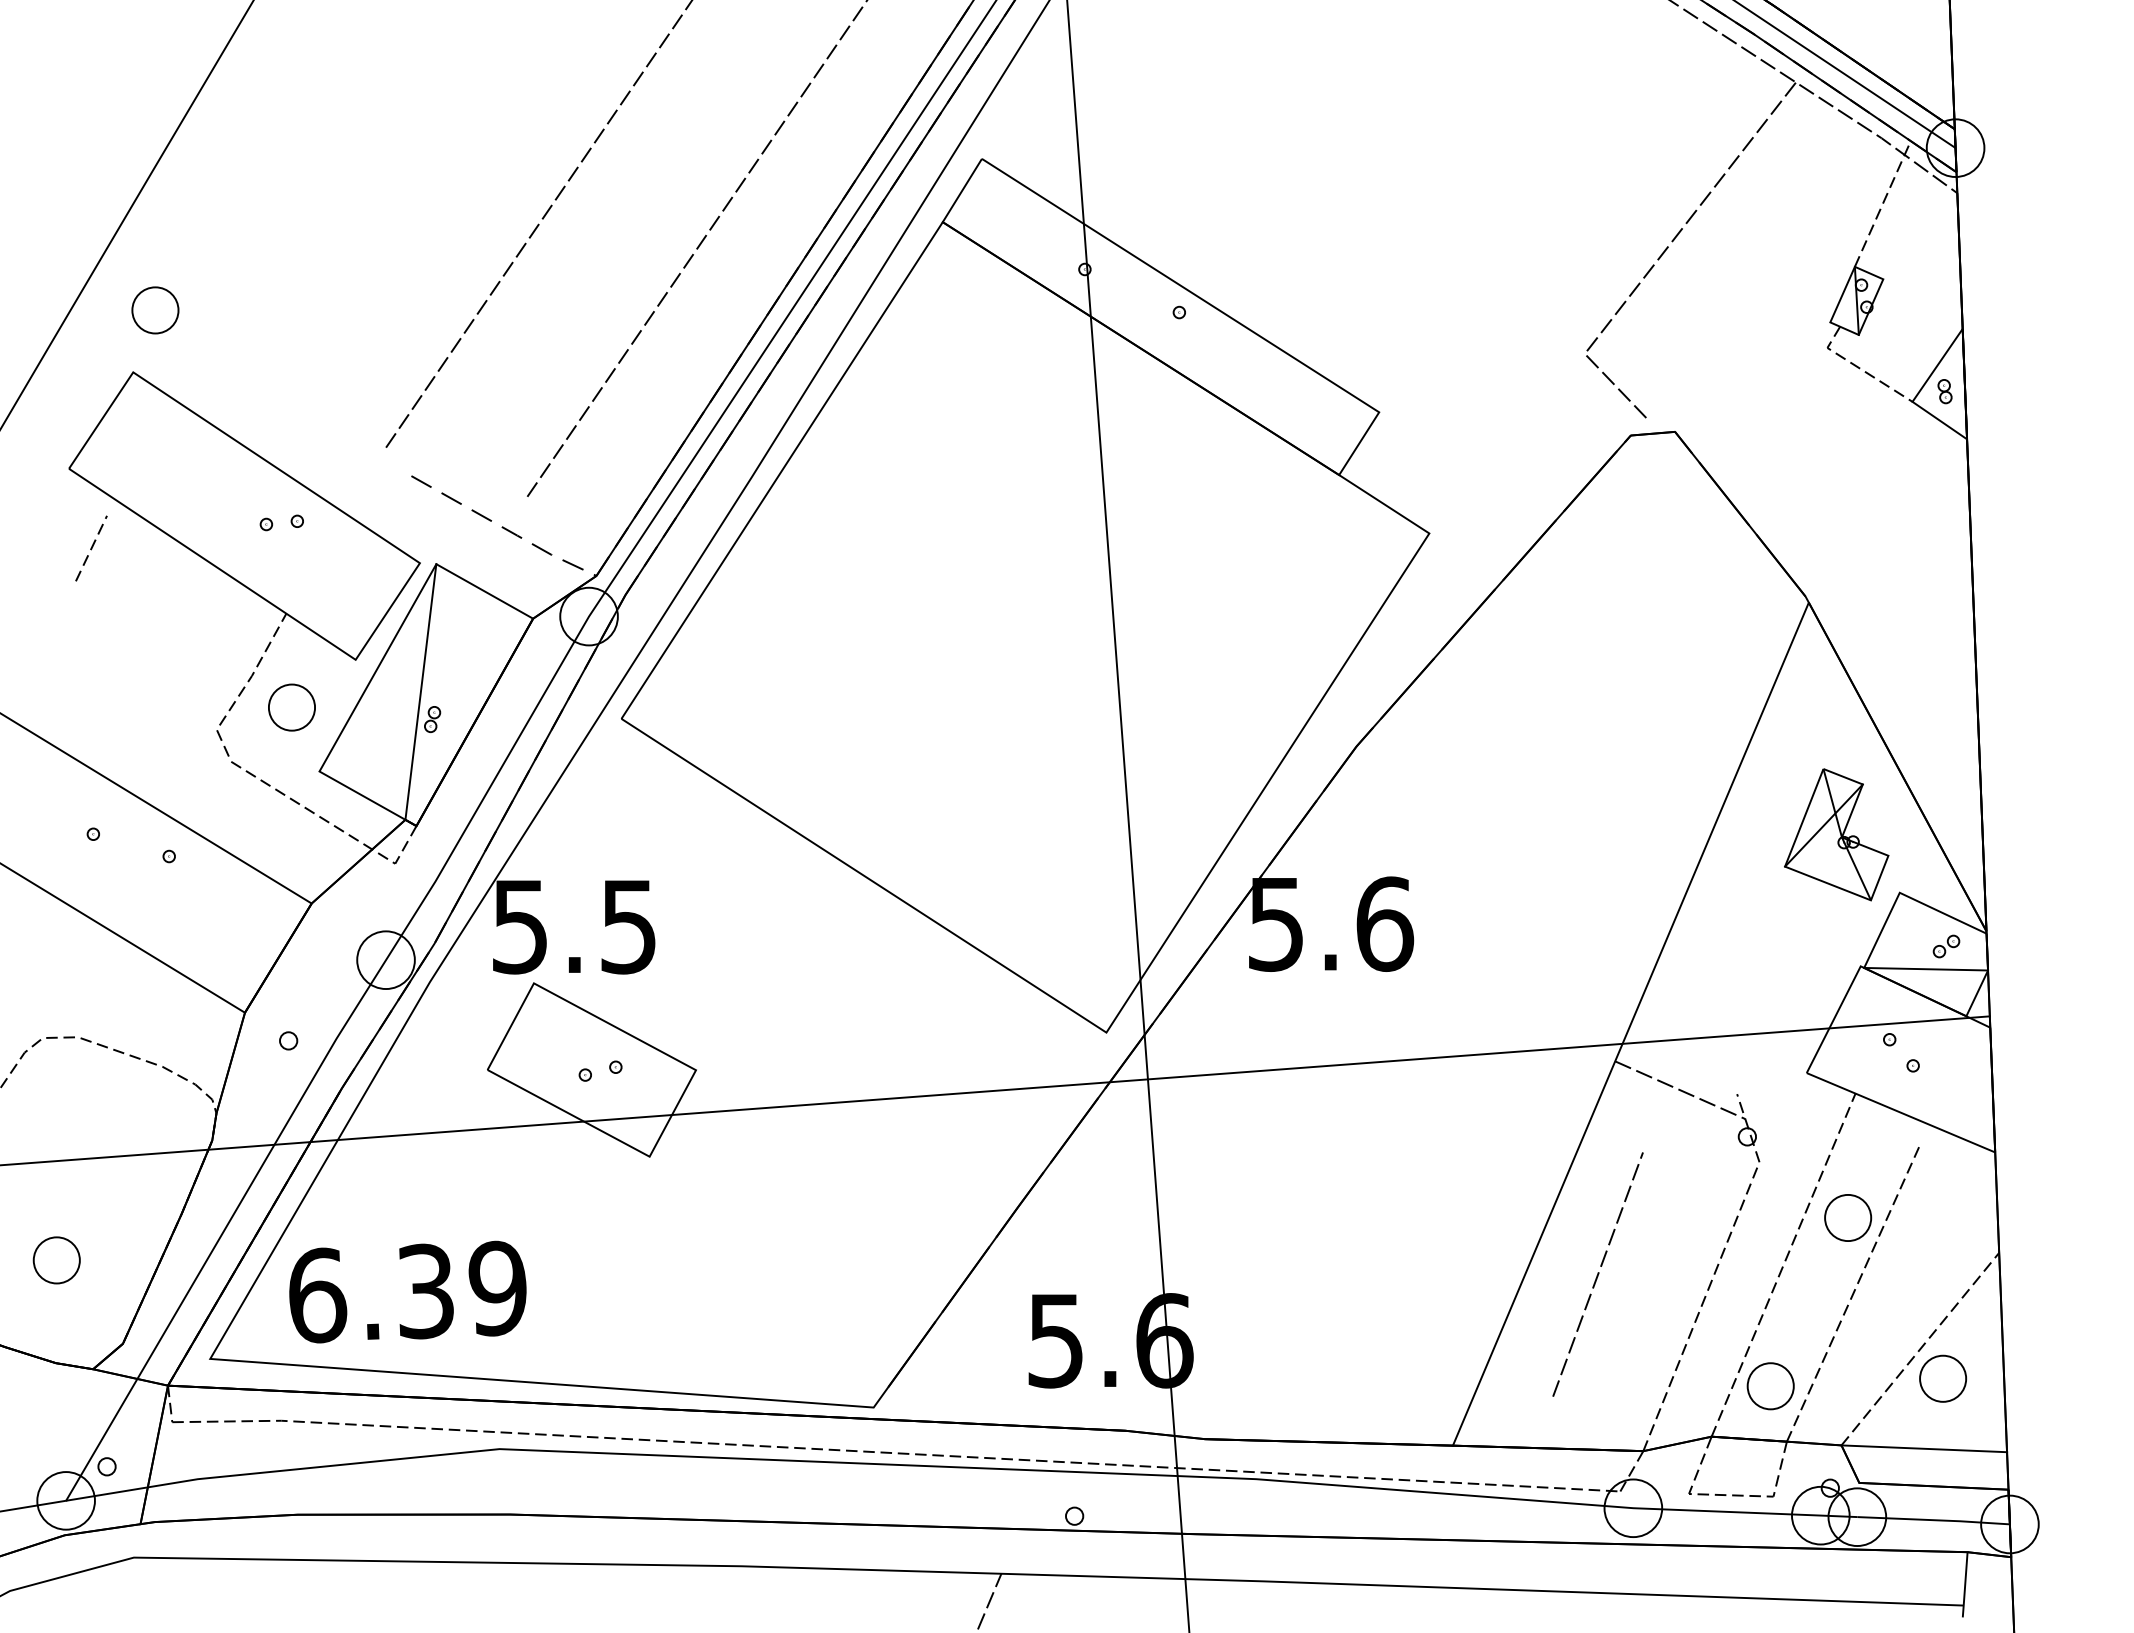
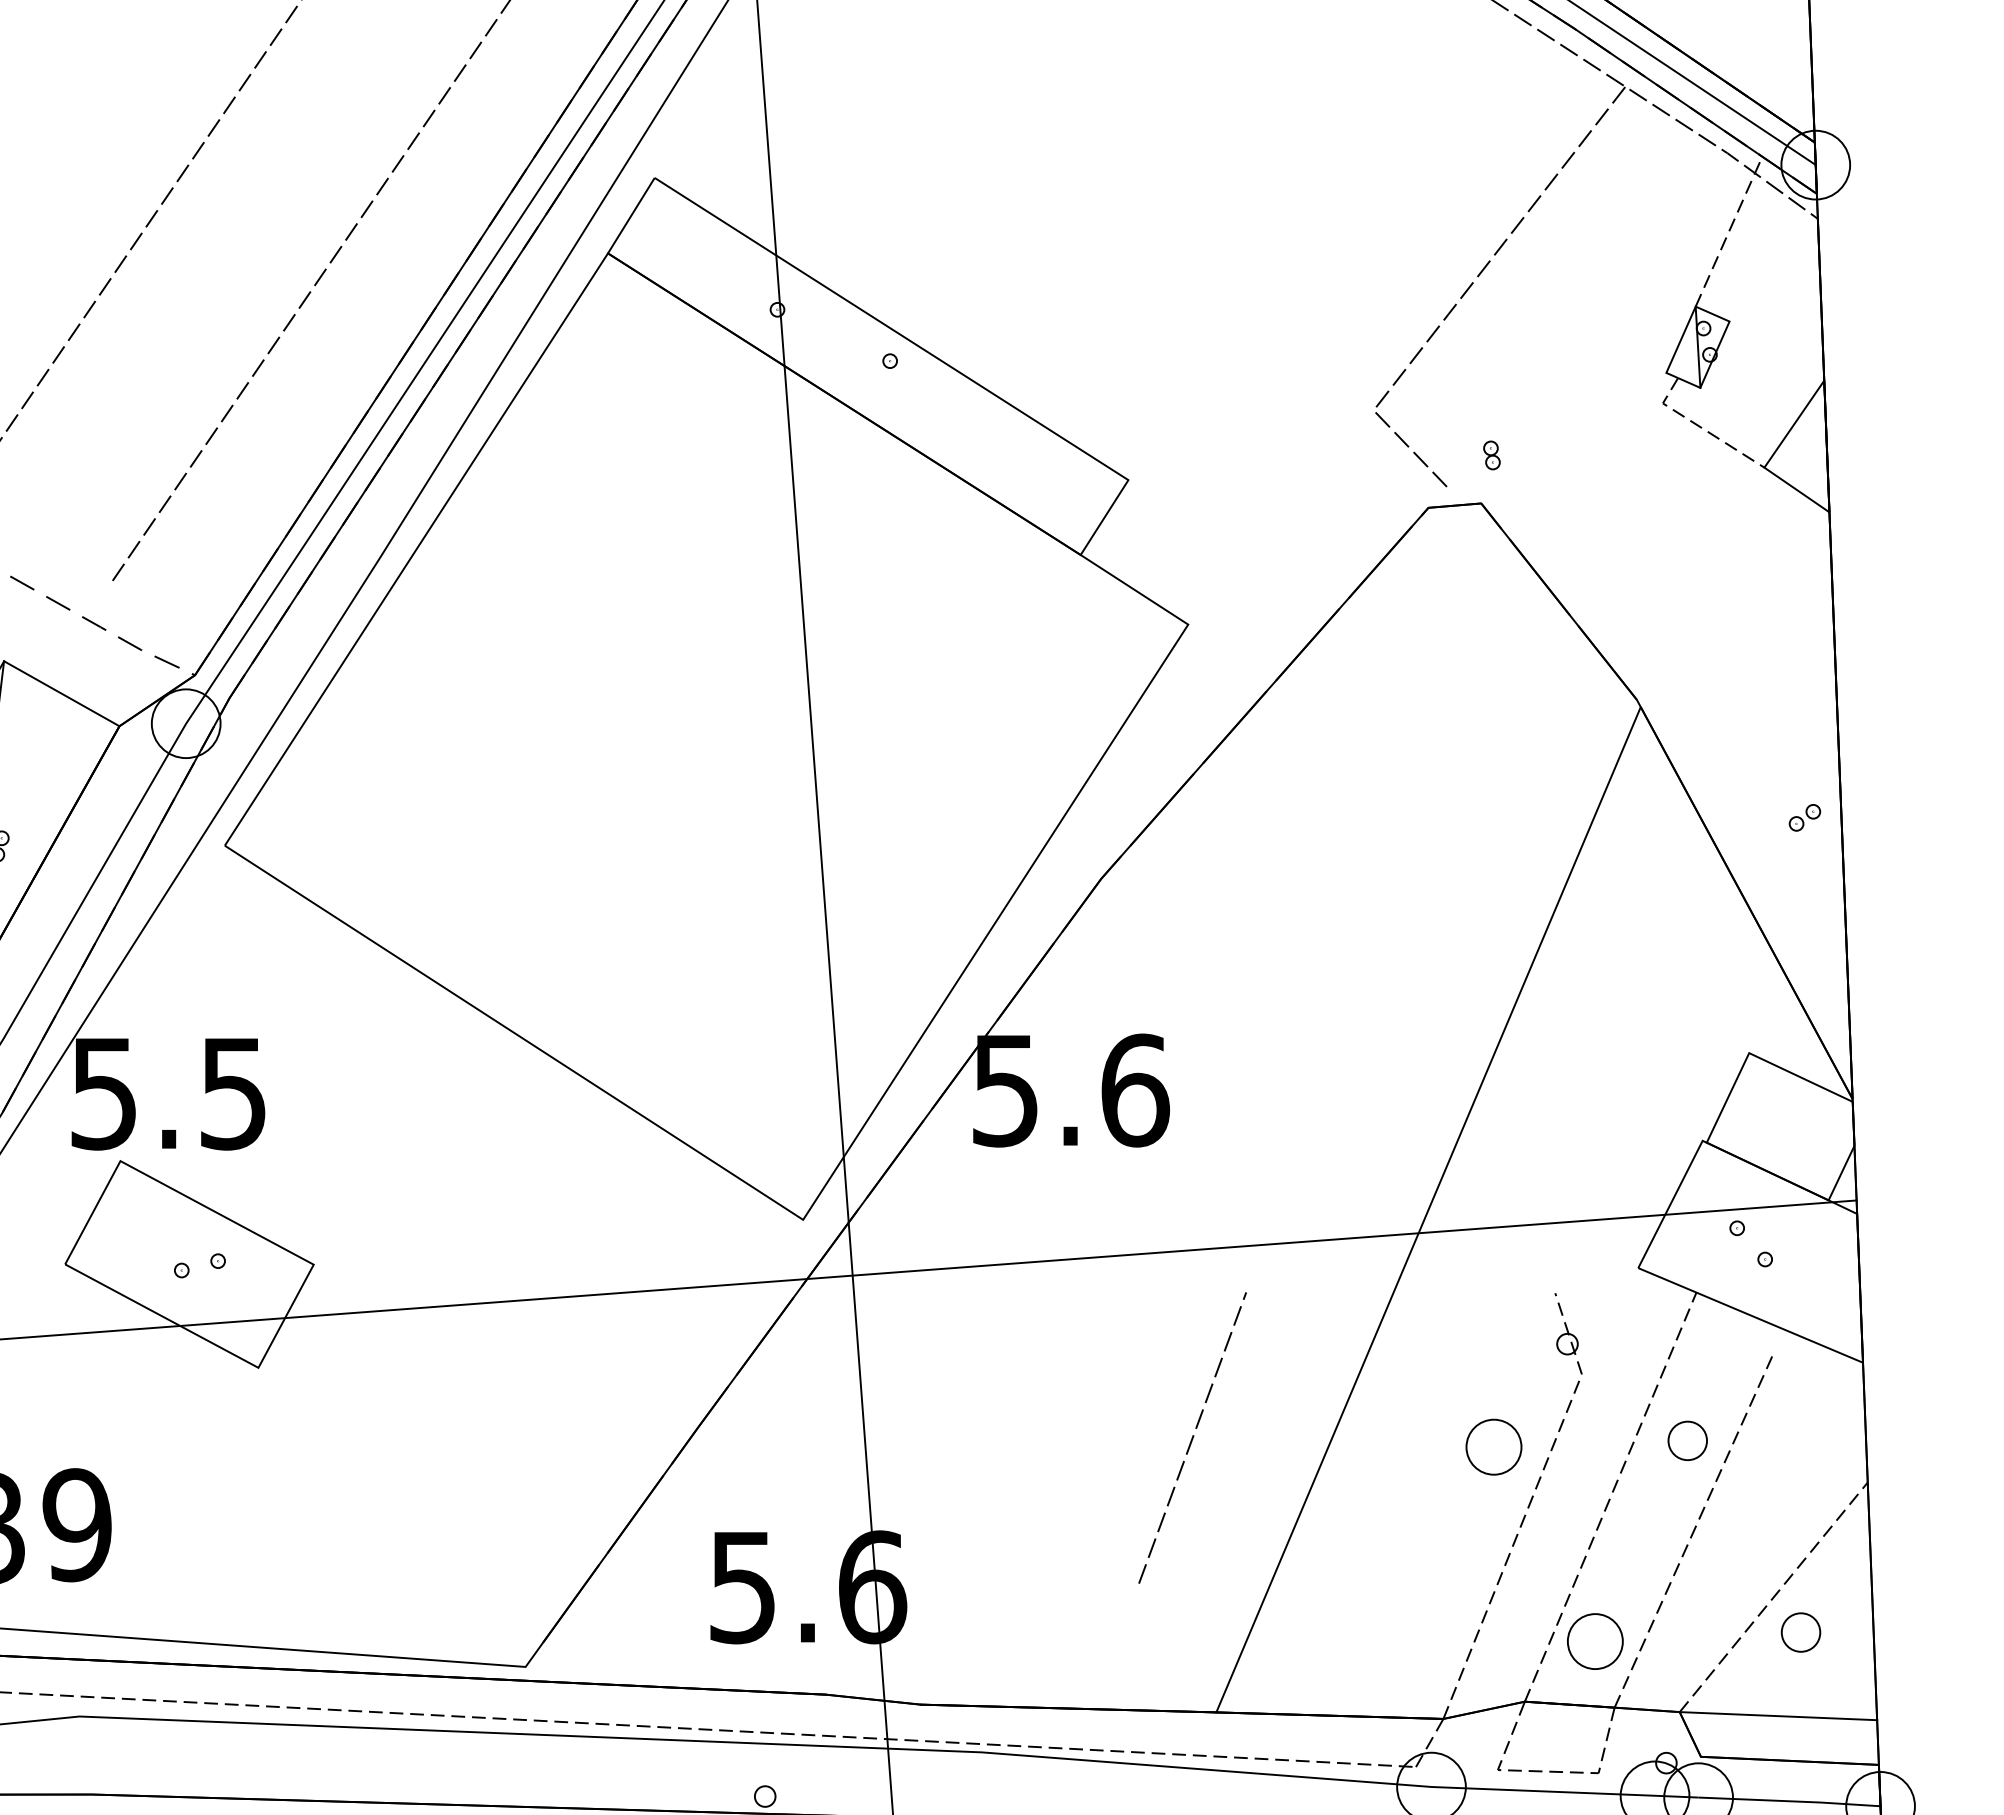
part: (1944, 391) -> (1491, 455), moved
part: (1836, 834) -> (1673, 983), removed
part: (1946, 946) -> (1804, 817), moved
line: (1926, 968) -> (1781, 1143), removed
line: (1680, 1090) -> (1487, 1288), removed
part: (1848, 1217) -> (1688, 1440), size x0.7
part: (1685, 1223) -> (1493, 1447), added
line: (1597, 1274) -> (1191, 1437), moved
part: (1943, 1378) -> (1801, 1632), size x0.7

